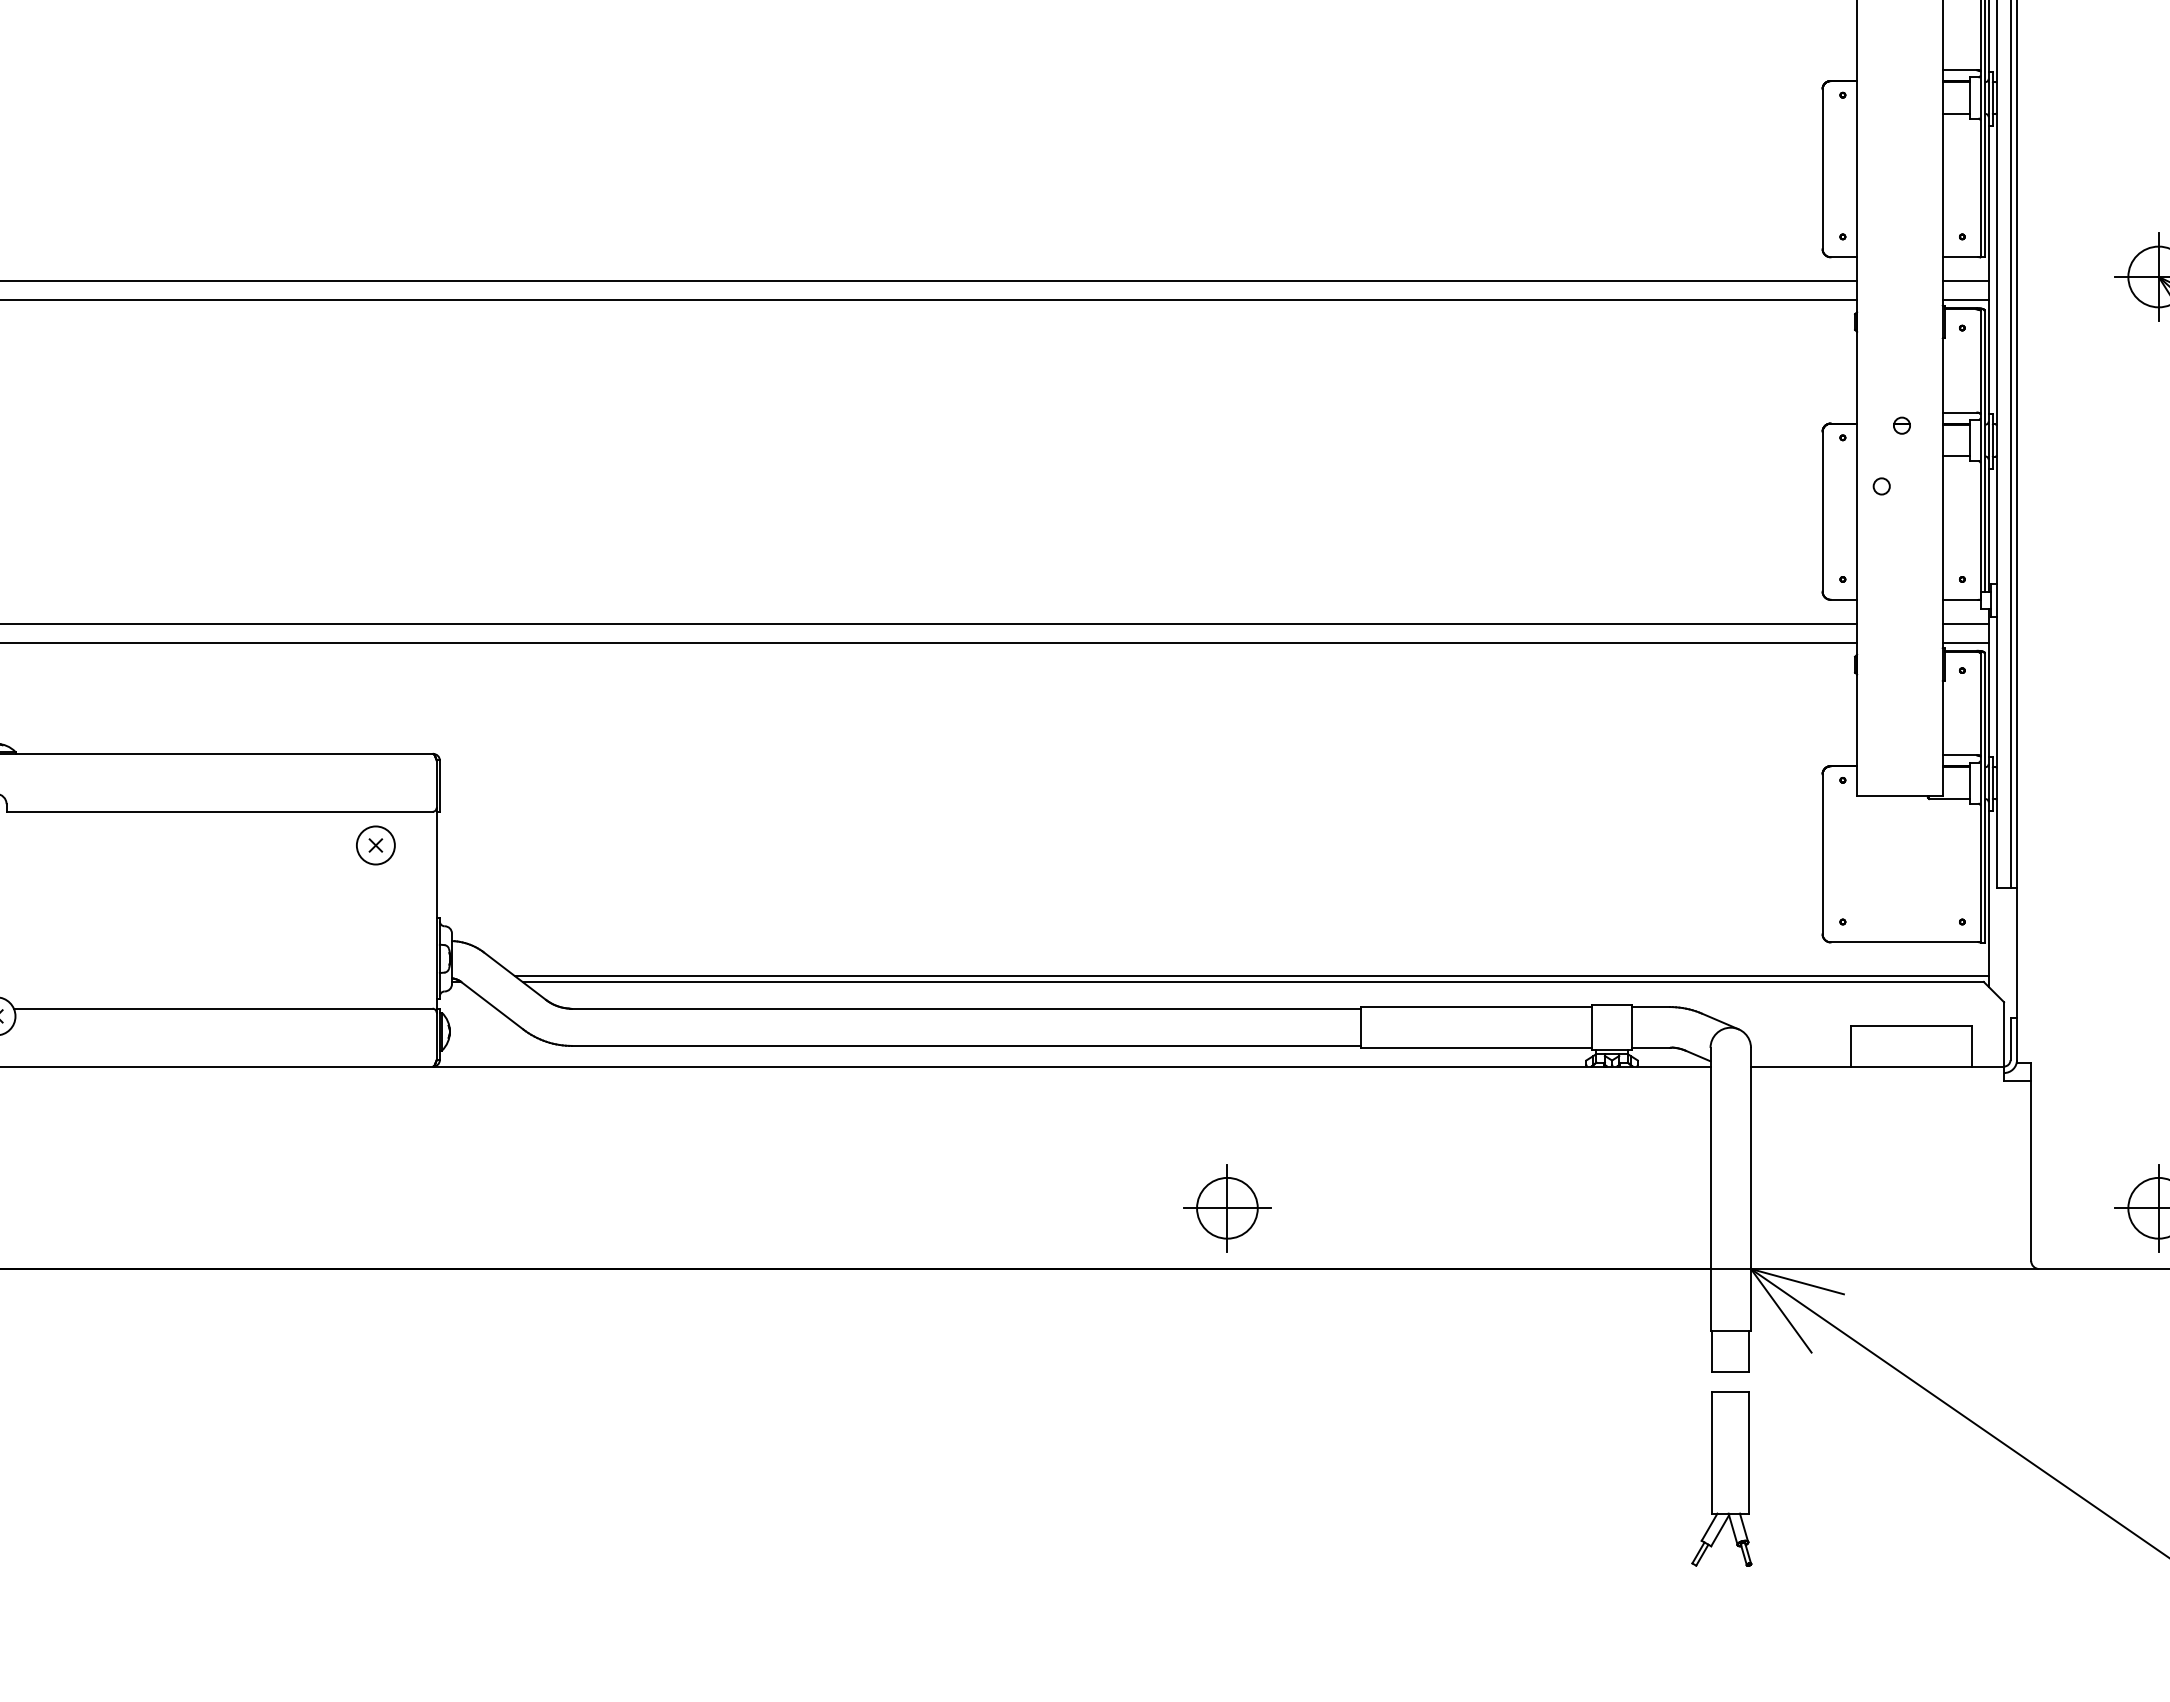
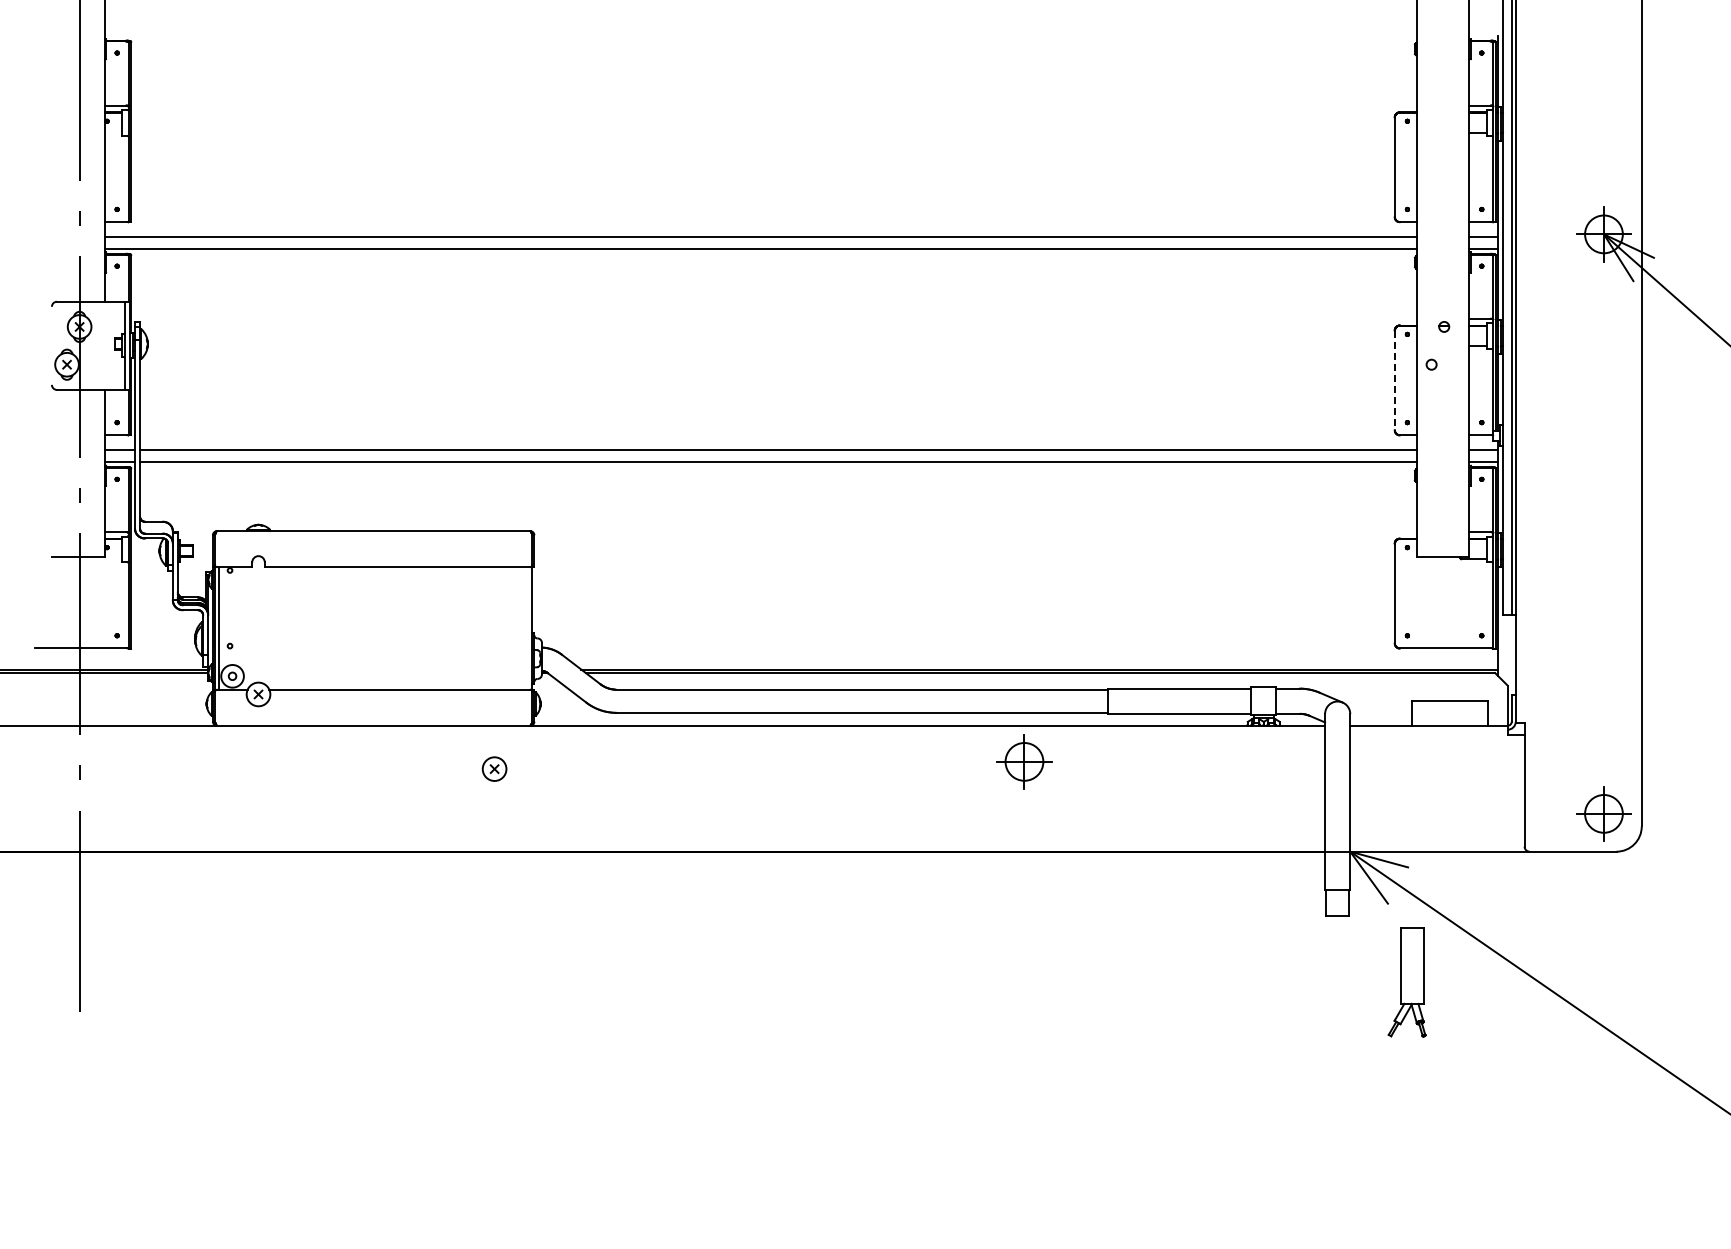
line: (1822, 511) -> (1394, 380), solid -> dashed
part: (375, 844) -> (494, 768), moved
part: (1227, 1207) -> (1024, 761), moved
part: (1720, 1479) -> (1406, 982), moved

